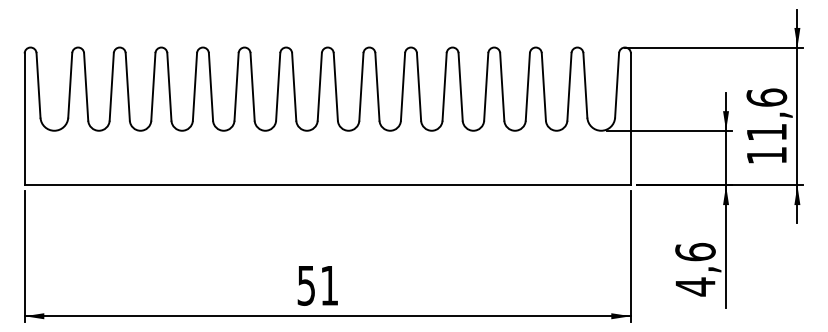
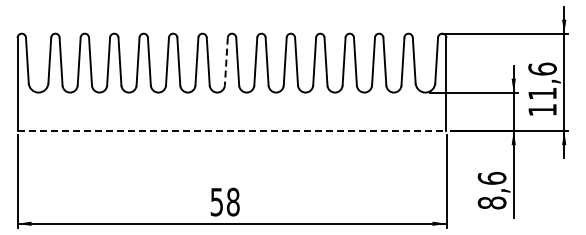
line: (319, 86) -> (226, 61), solid -> dashed
line: (328, 185) -> (232, 131), solid -> dashed
text: (329, 284) -> (233, 201), 51 -> 58
text: (694, 286) -> (491, 202), 4,6 -> 8,6

